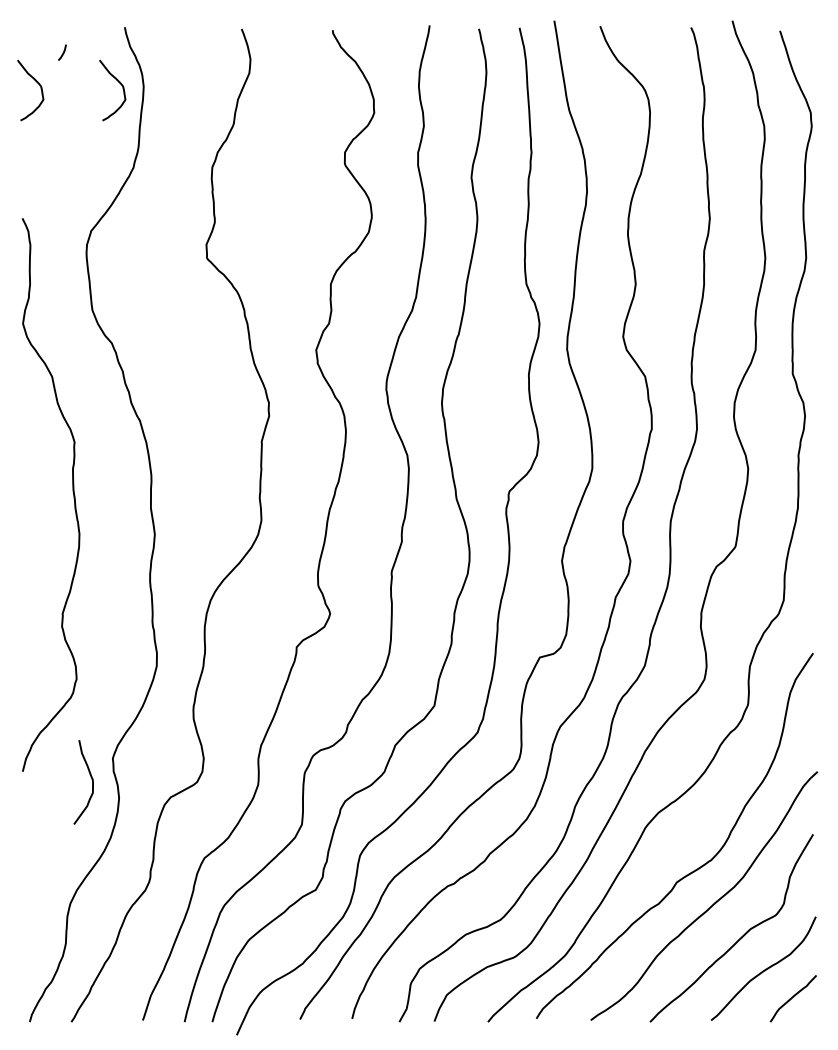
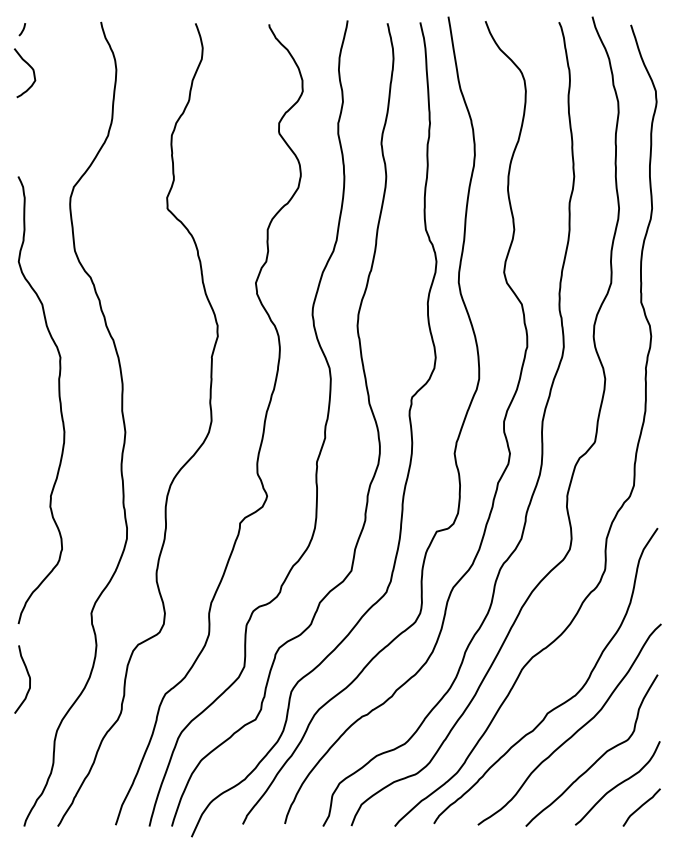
line: (62, 52) -> (22, 29), moved
curve: (121, 86) -> (98, 69), removed
curve: (91, 779) -> (28, 677), moved

